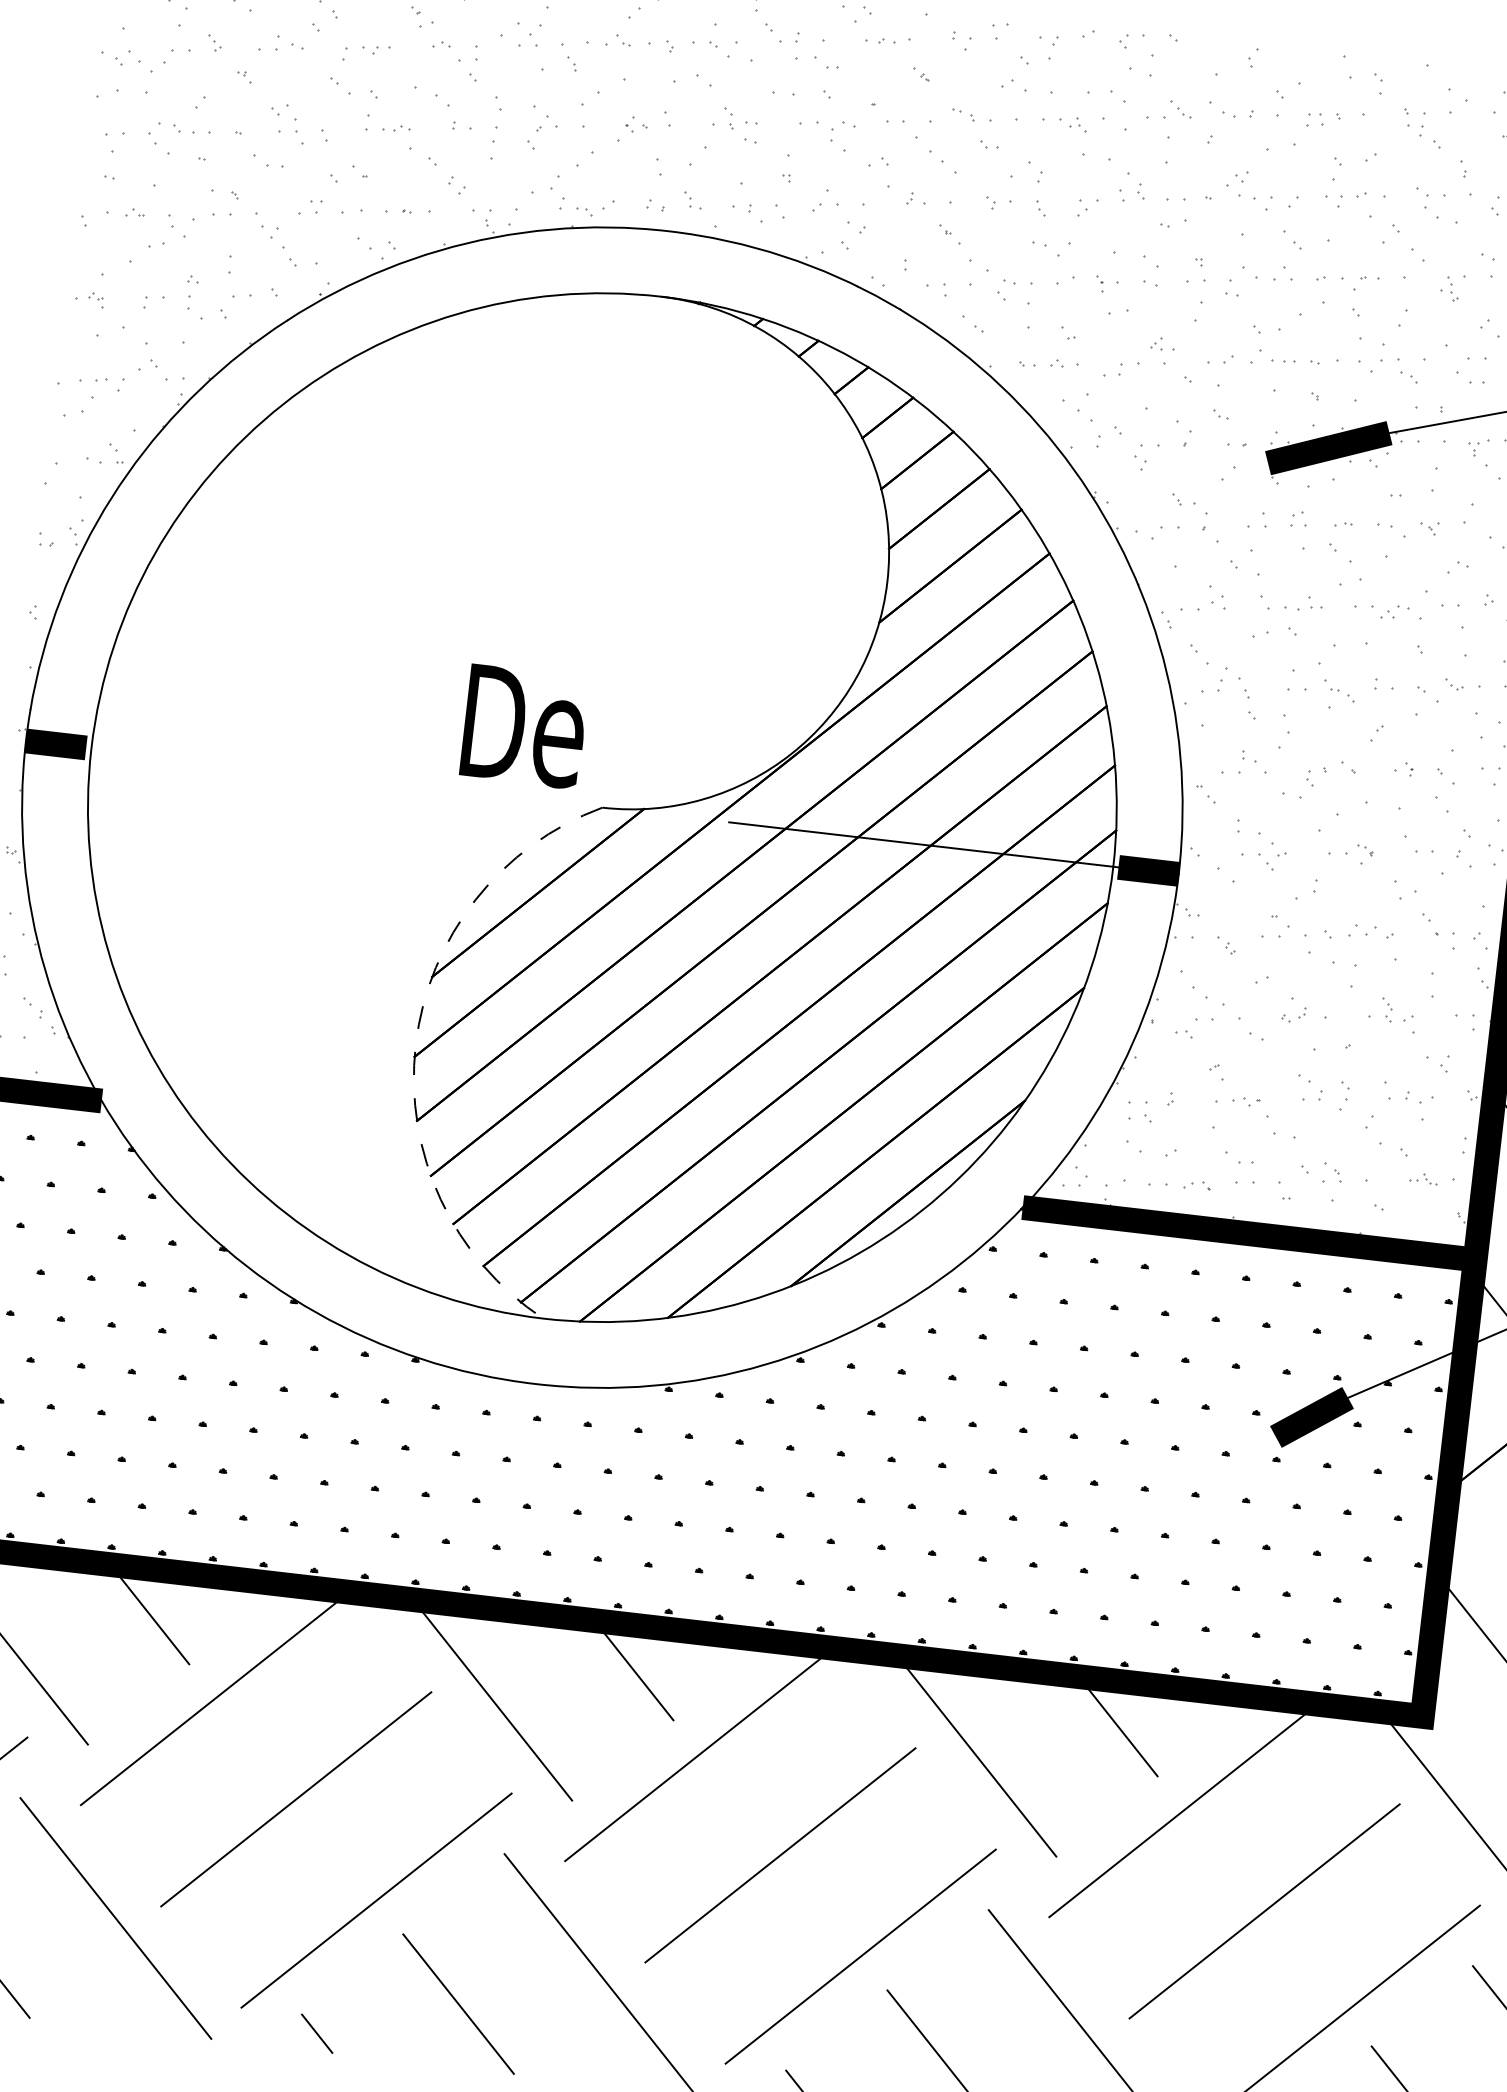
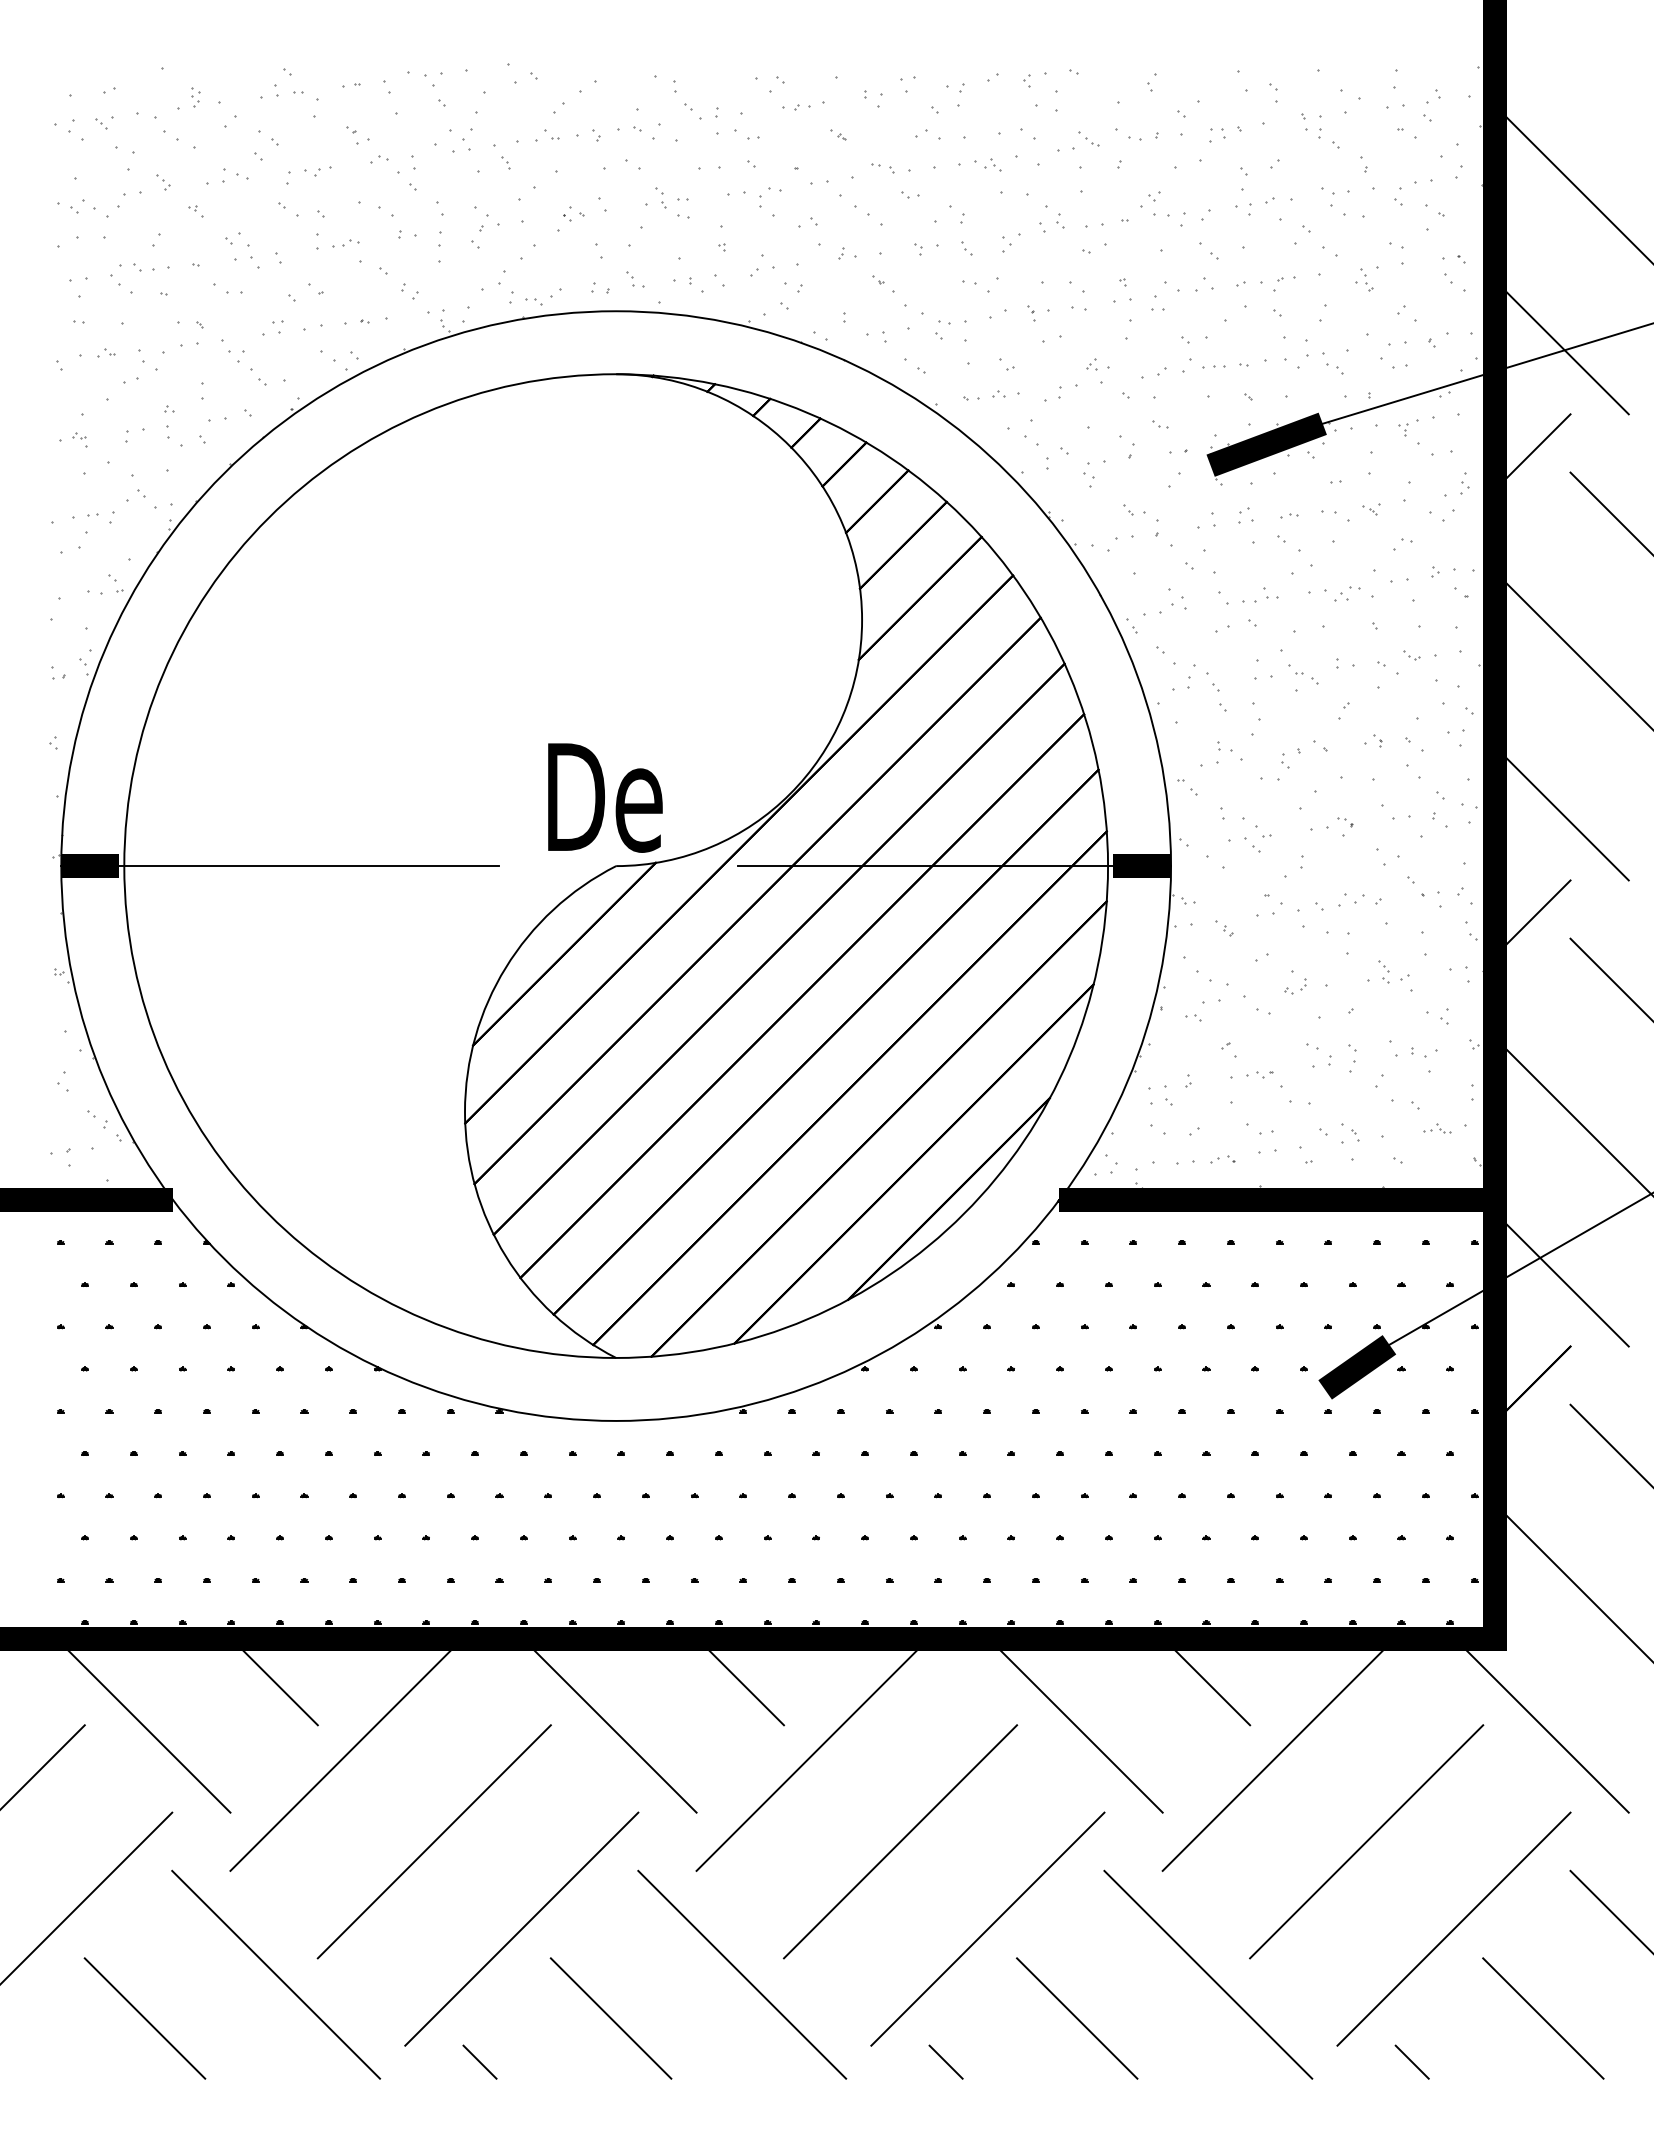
text: (524, 726) -> (605, 797), moved
line: (252, 767) -> (279, 866), added
arc: (416, 1045) -> (465, 1112), dashed -> solid

